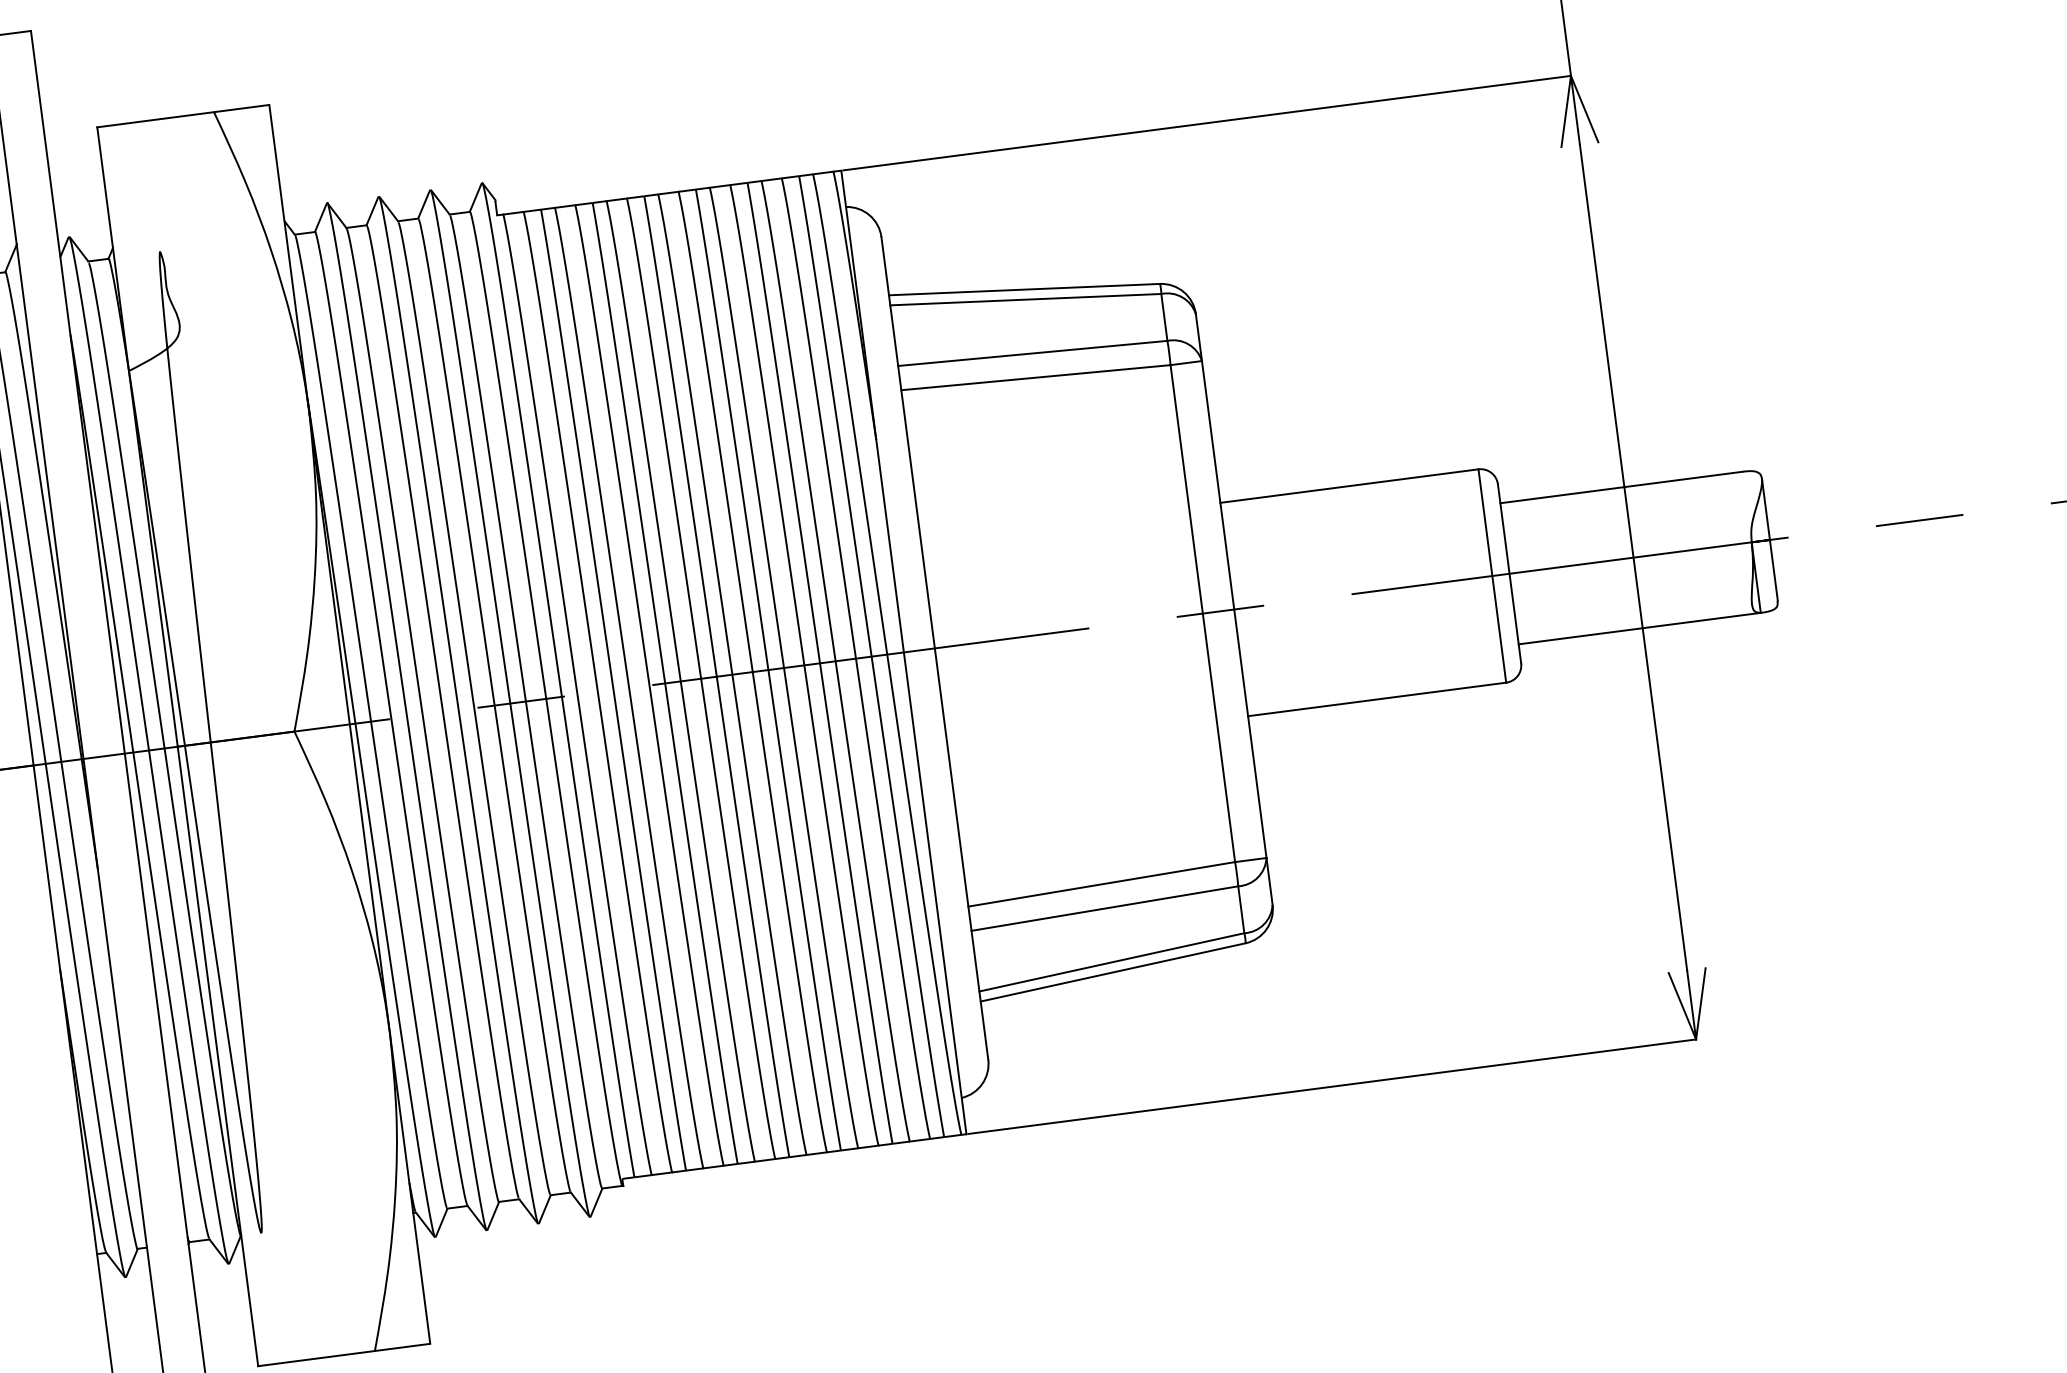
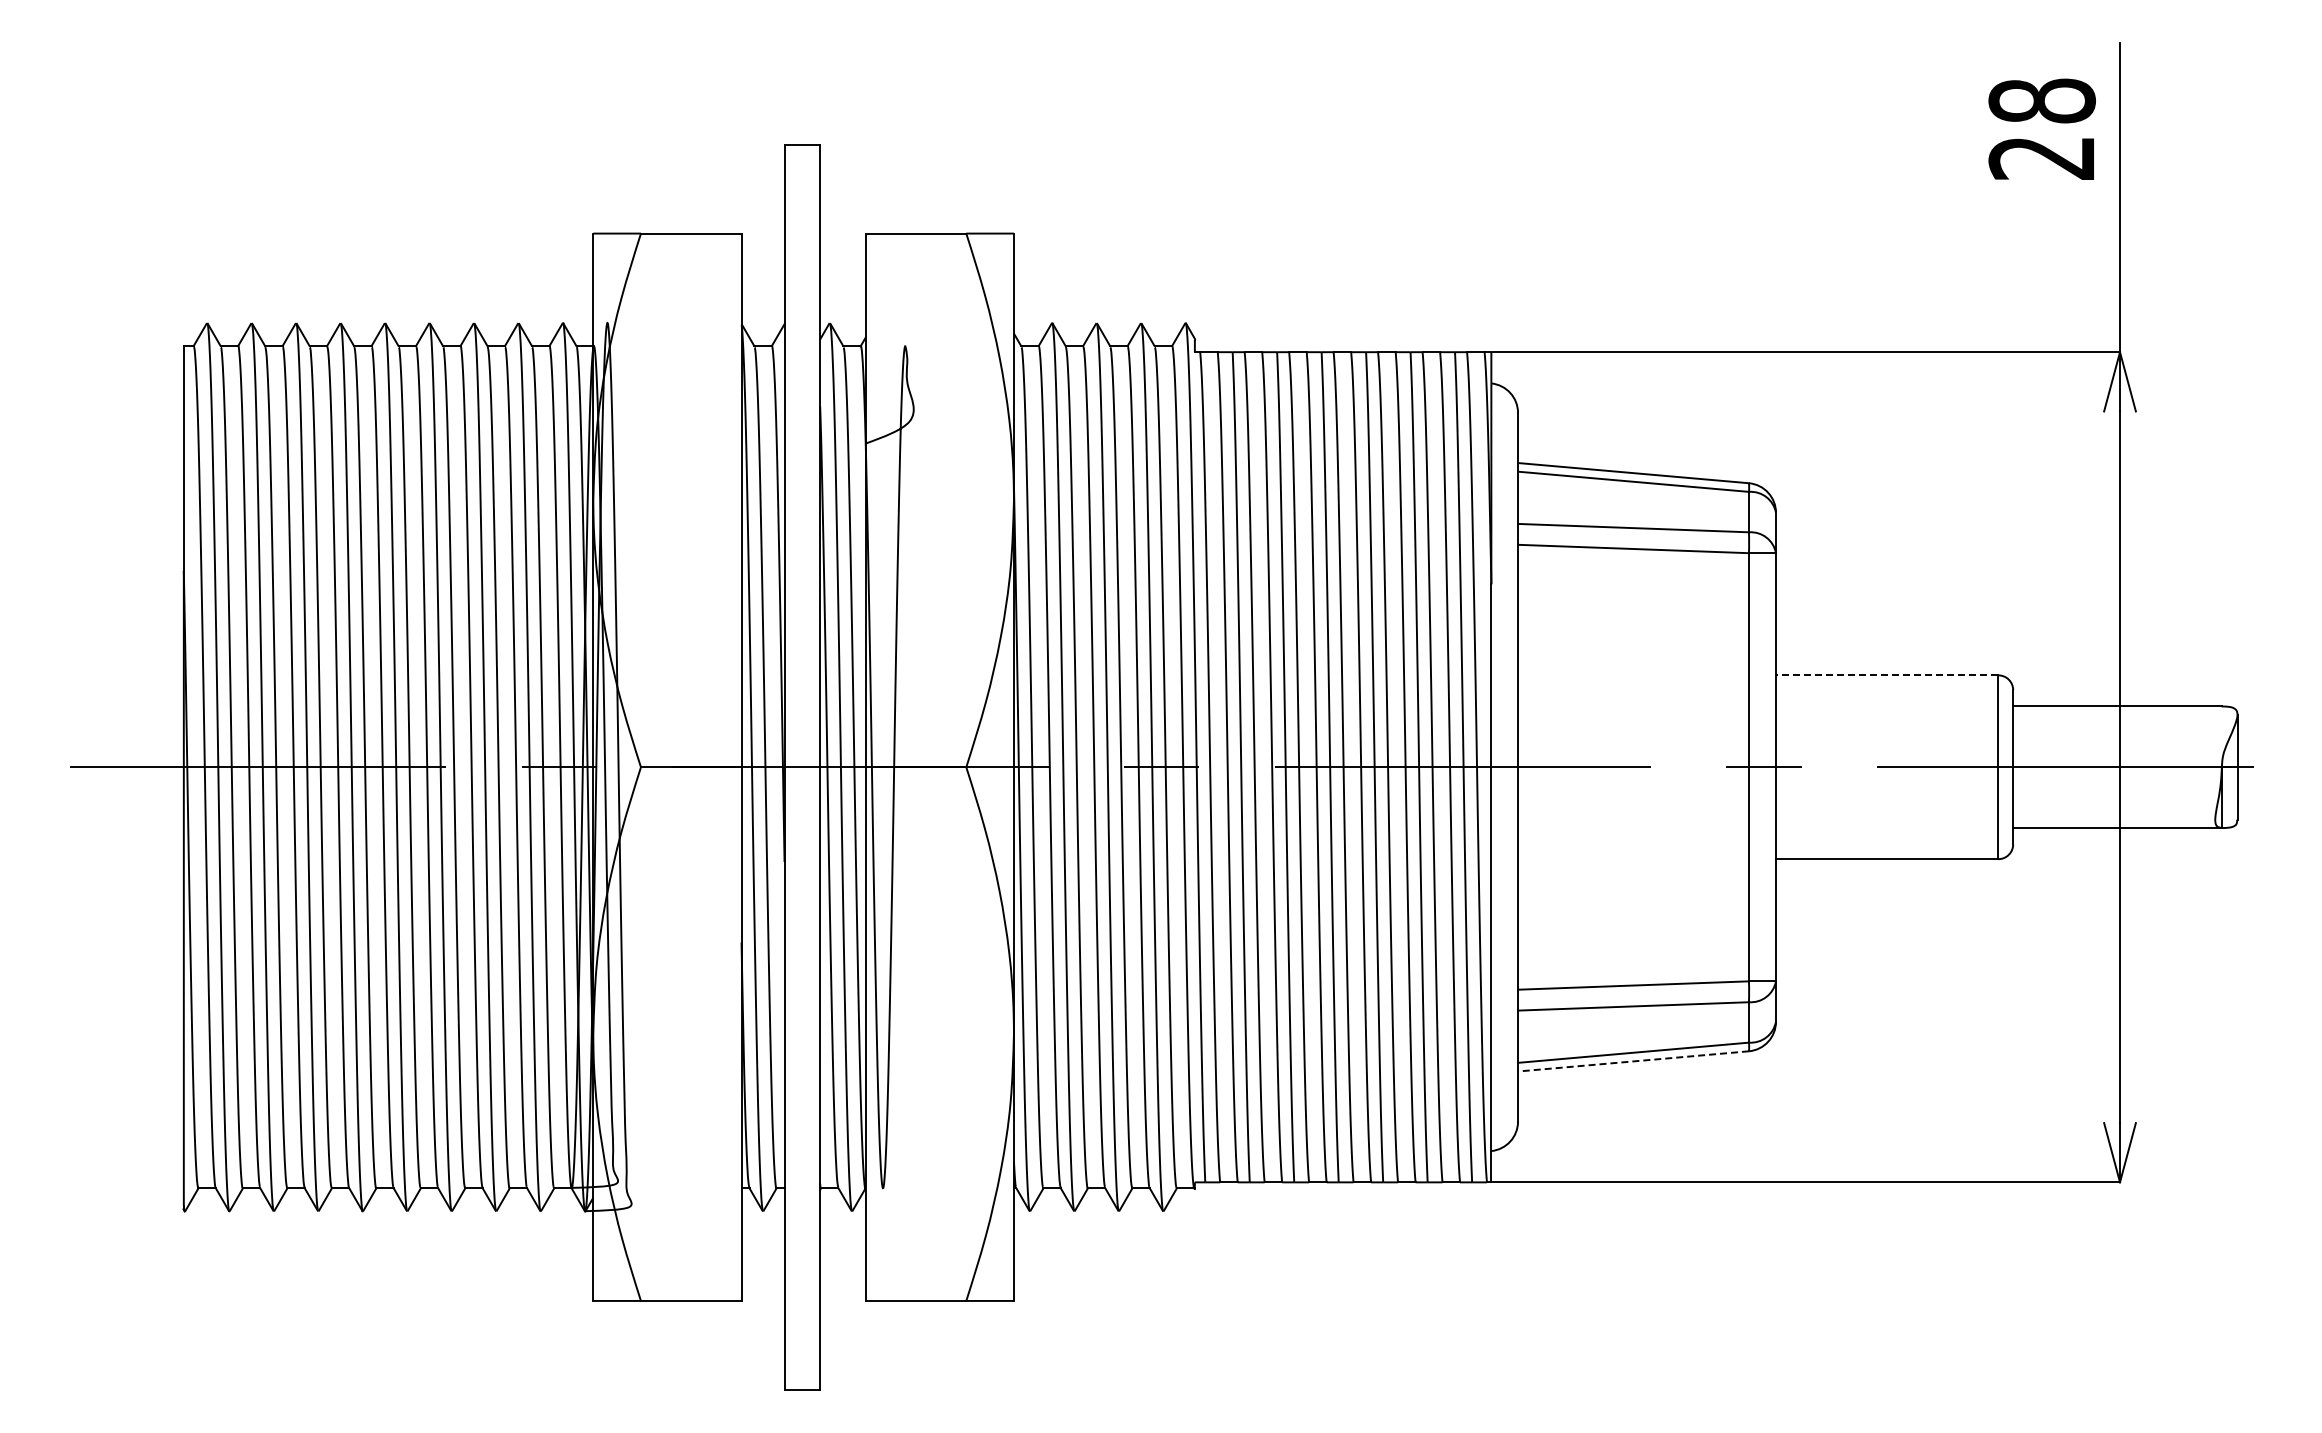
line: (1348, 486) -> (1886, 675), solid -> dashed
line: (1113, 972) -> (1633, 1061), solid -> dashed

